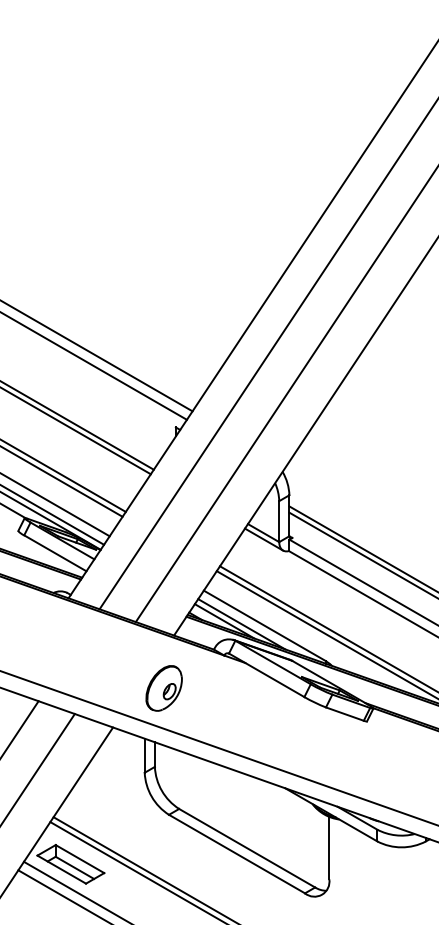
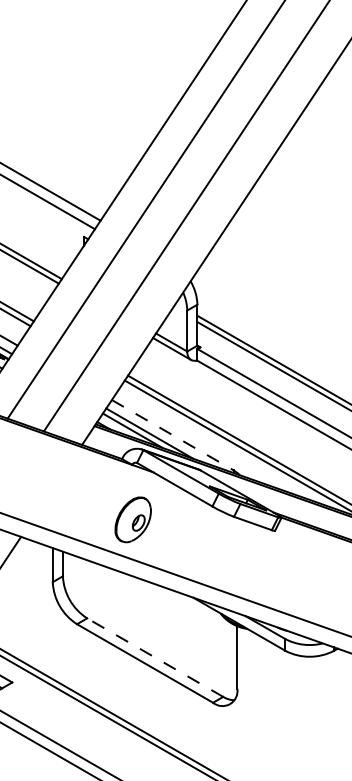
line: (265, 626) -> (173, 435), solid -> dashed
part: (163, 688) -> (132, 519), moved
line: (247, 848) -> (155, 657), solid -> dashed

